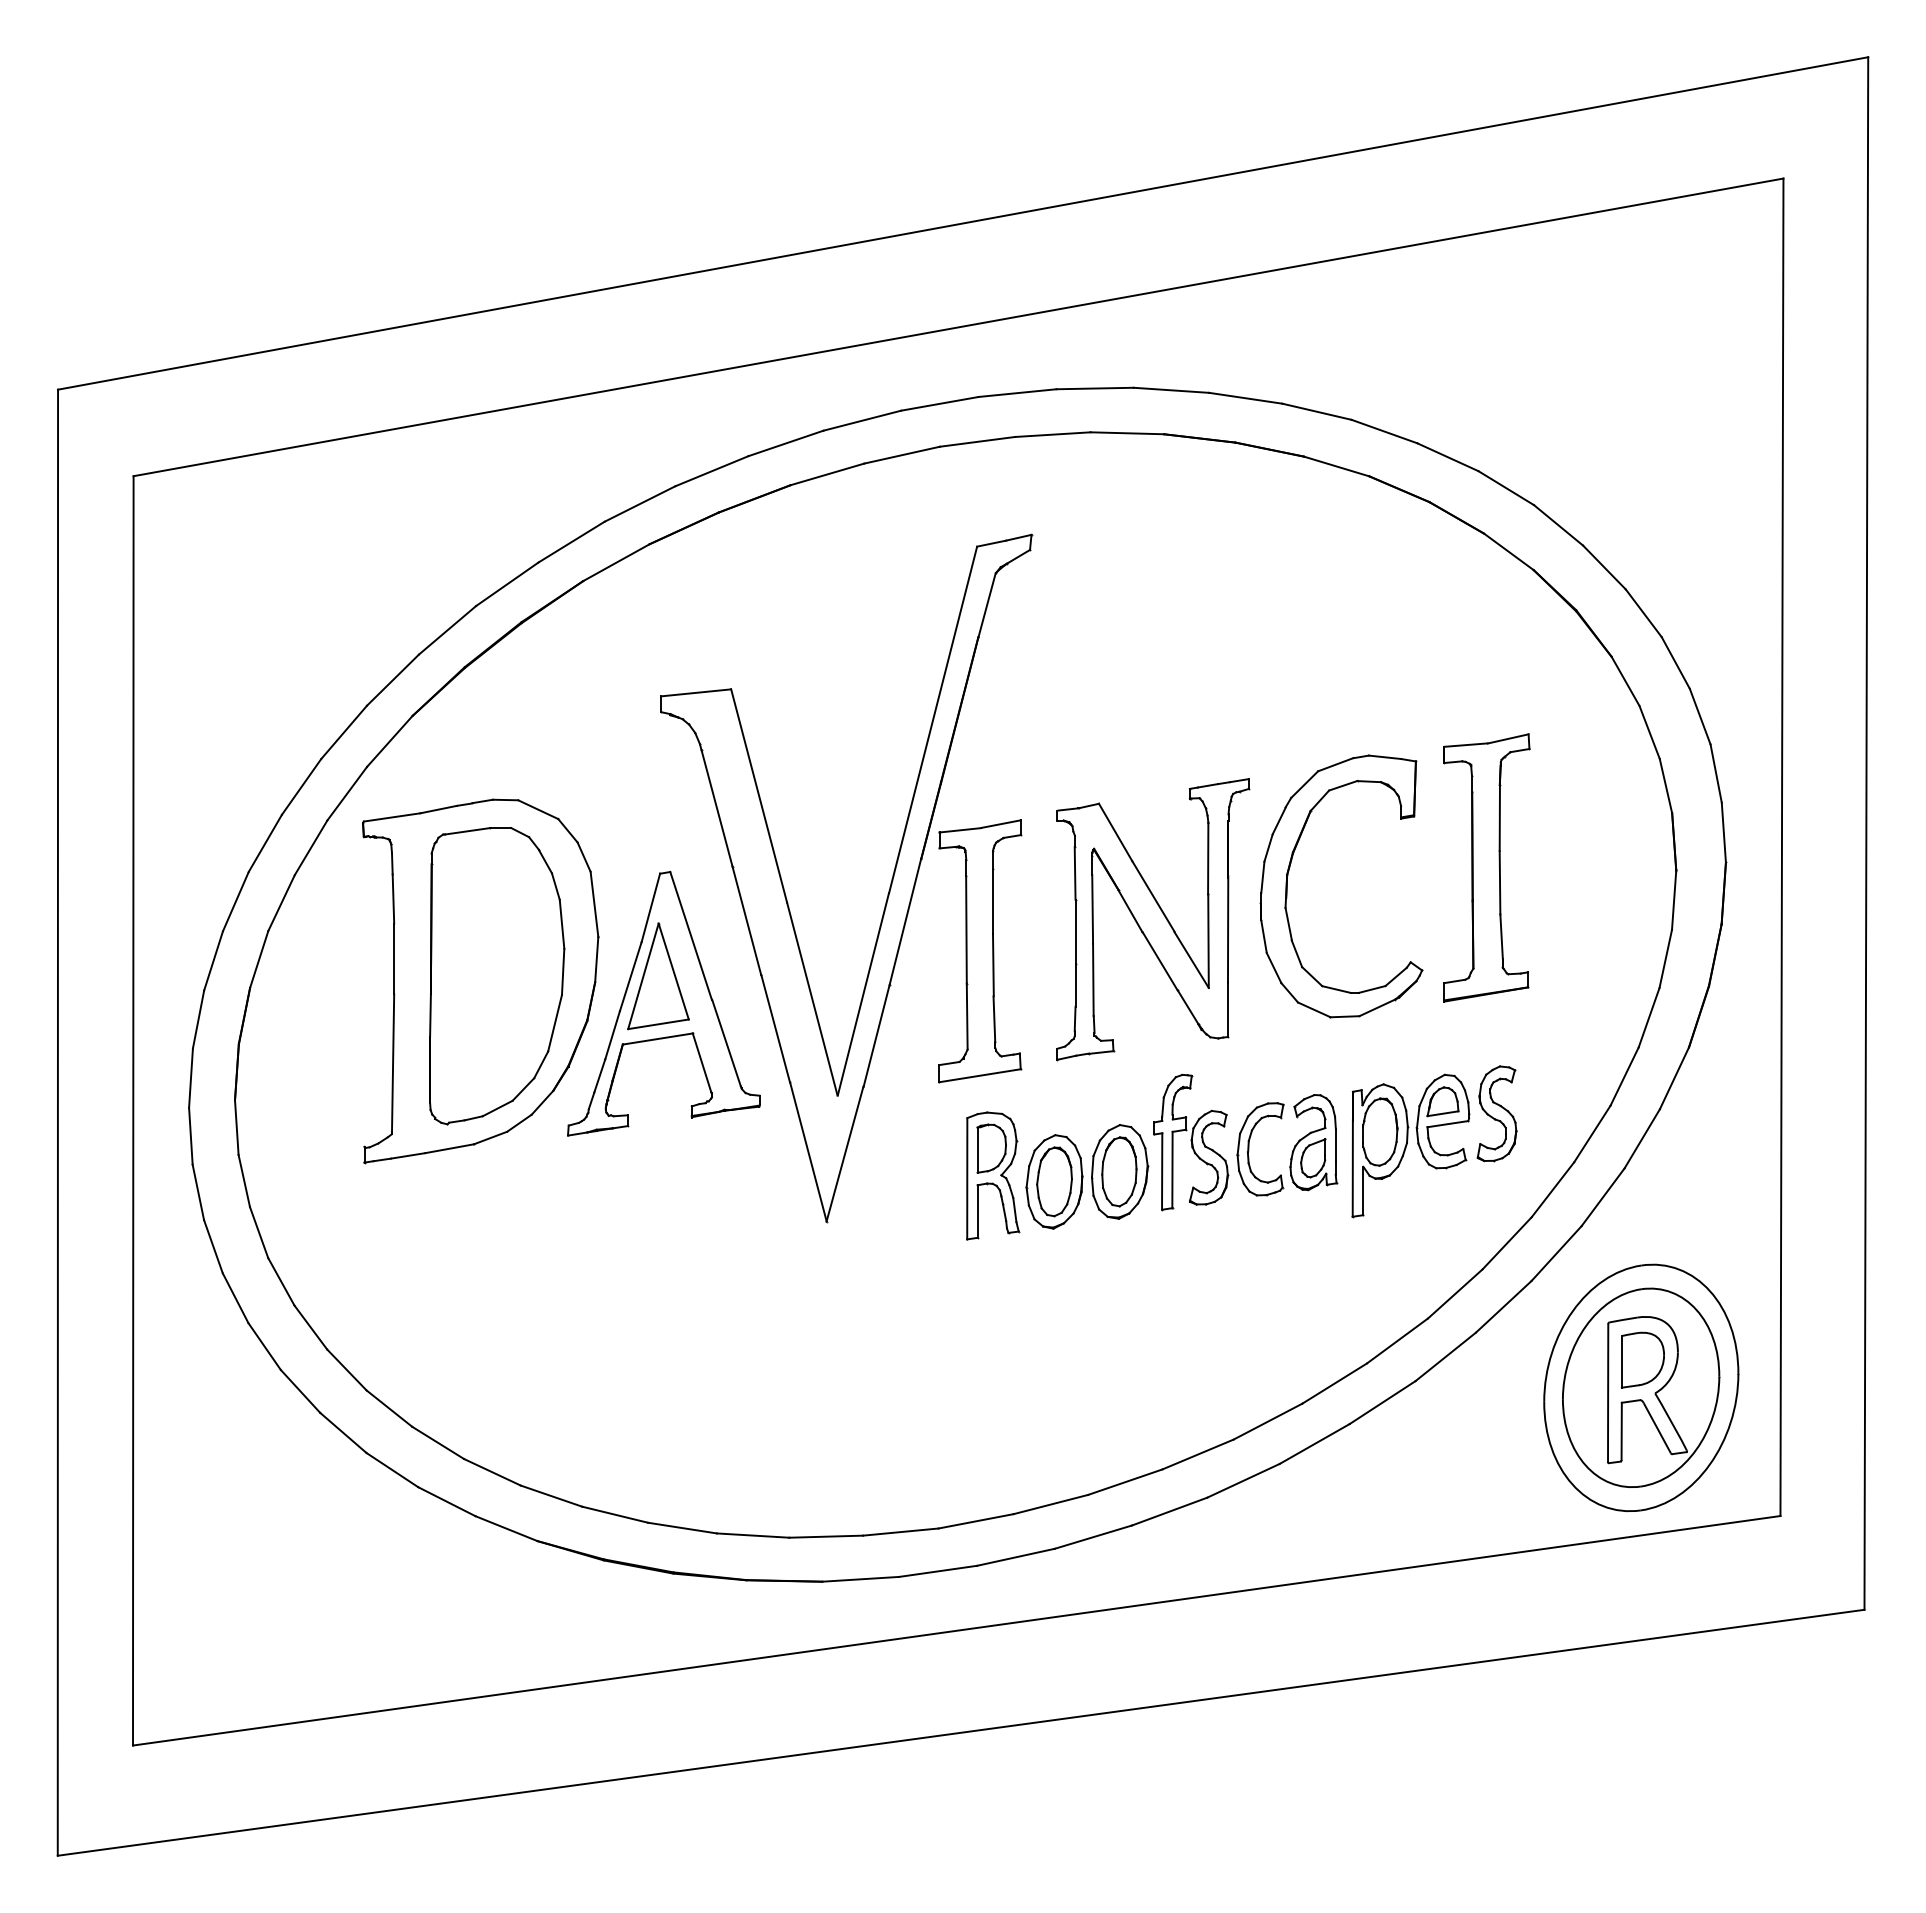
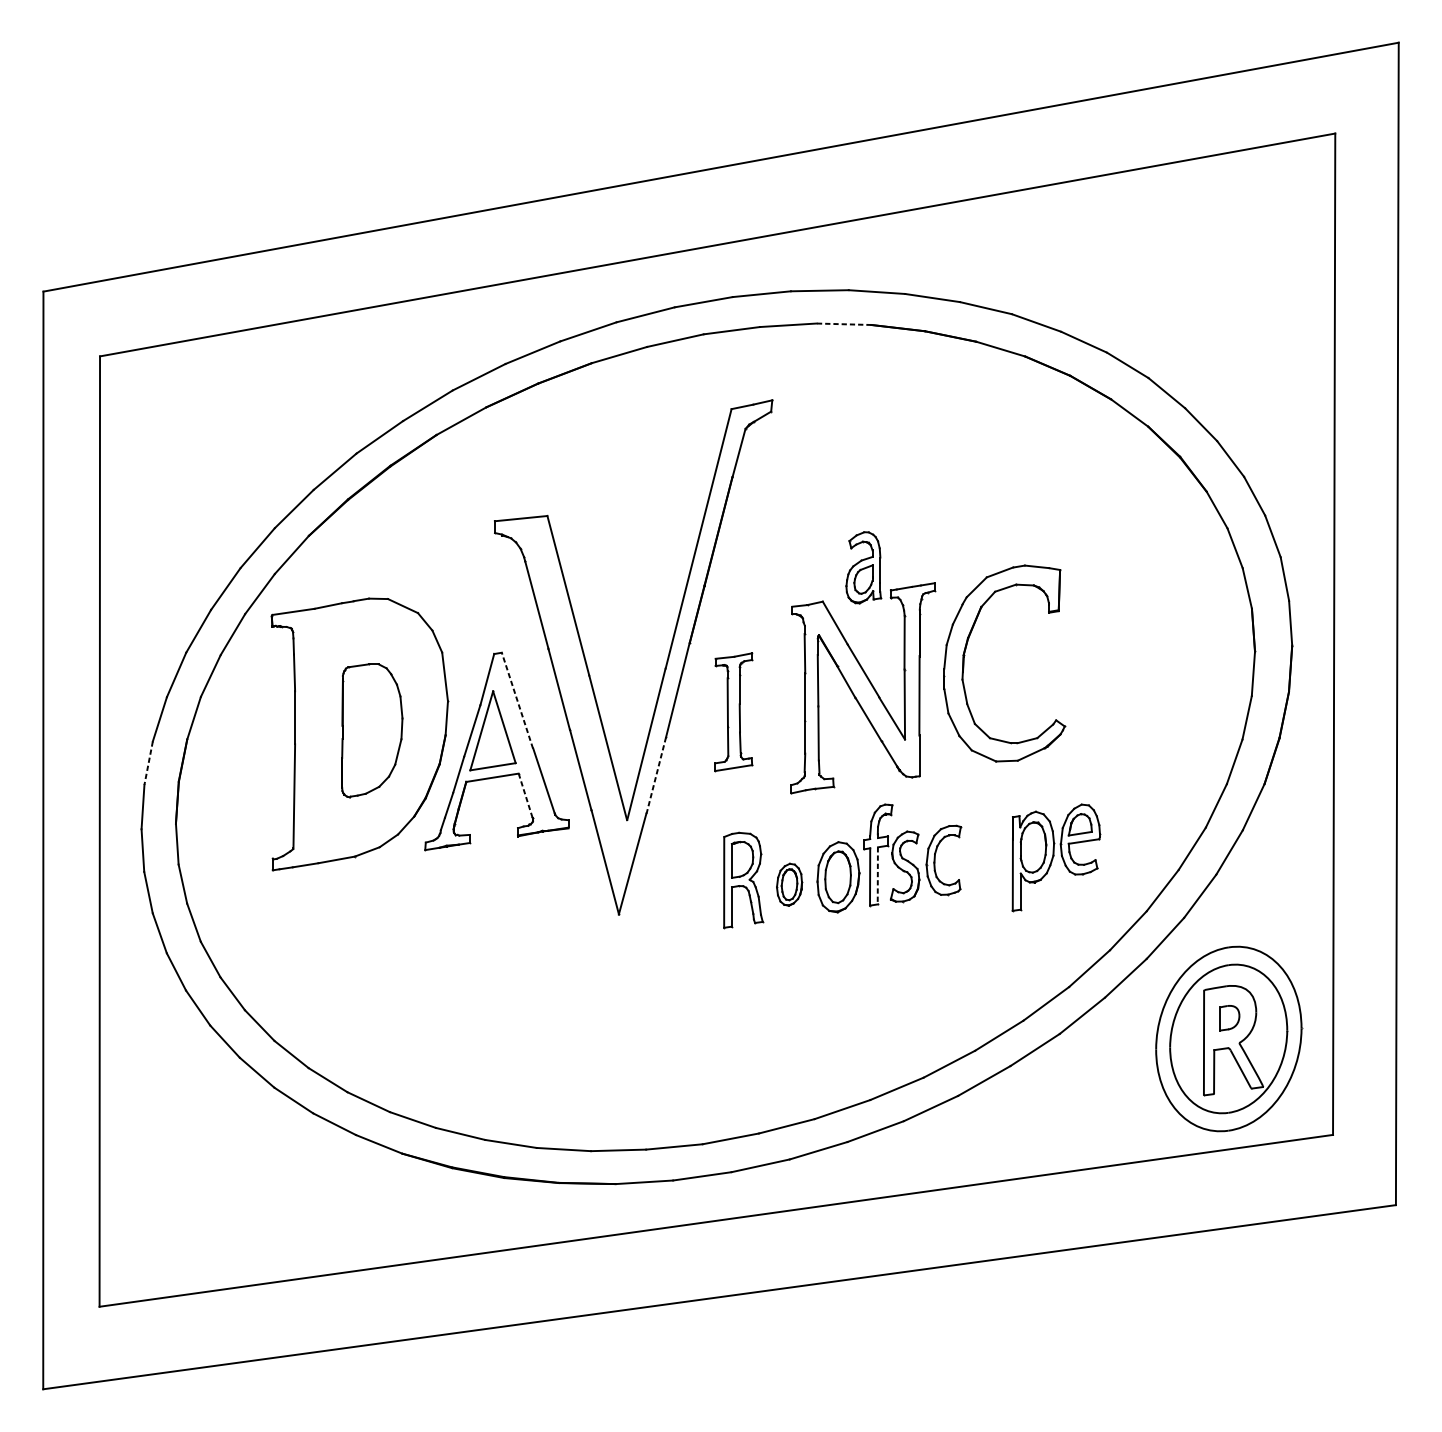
line: (1127, 433) -> (844, 324), solid -> dashed
part: (1486, 867) -> (1112, 649), removed
line: (690, 935) -> (516, 700), solid -> dashed
part: (980, 951) -> (734, 712), size x0.6
part: (497, 976) -> (372, 730), size x0.6
line: (198, 1019) -> (148, 763), solid -> dashed
line: (876, 1036) -> (656, 775), solid -> dashed
line: (702, 1062) -> (525, 795), solid -> dashed
part: (1496, 1113) -> (1120, 833), removed
part: (1313, 1142) -> (863, 567), moved
line: (1172, 1170) -> (877, 876), solid -> dashed
part: (1054, 1181) -> (789, 884), size x0.6
part: (1642, 1359) -> (1229, 1017), size x0.6

